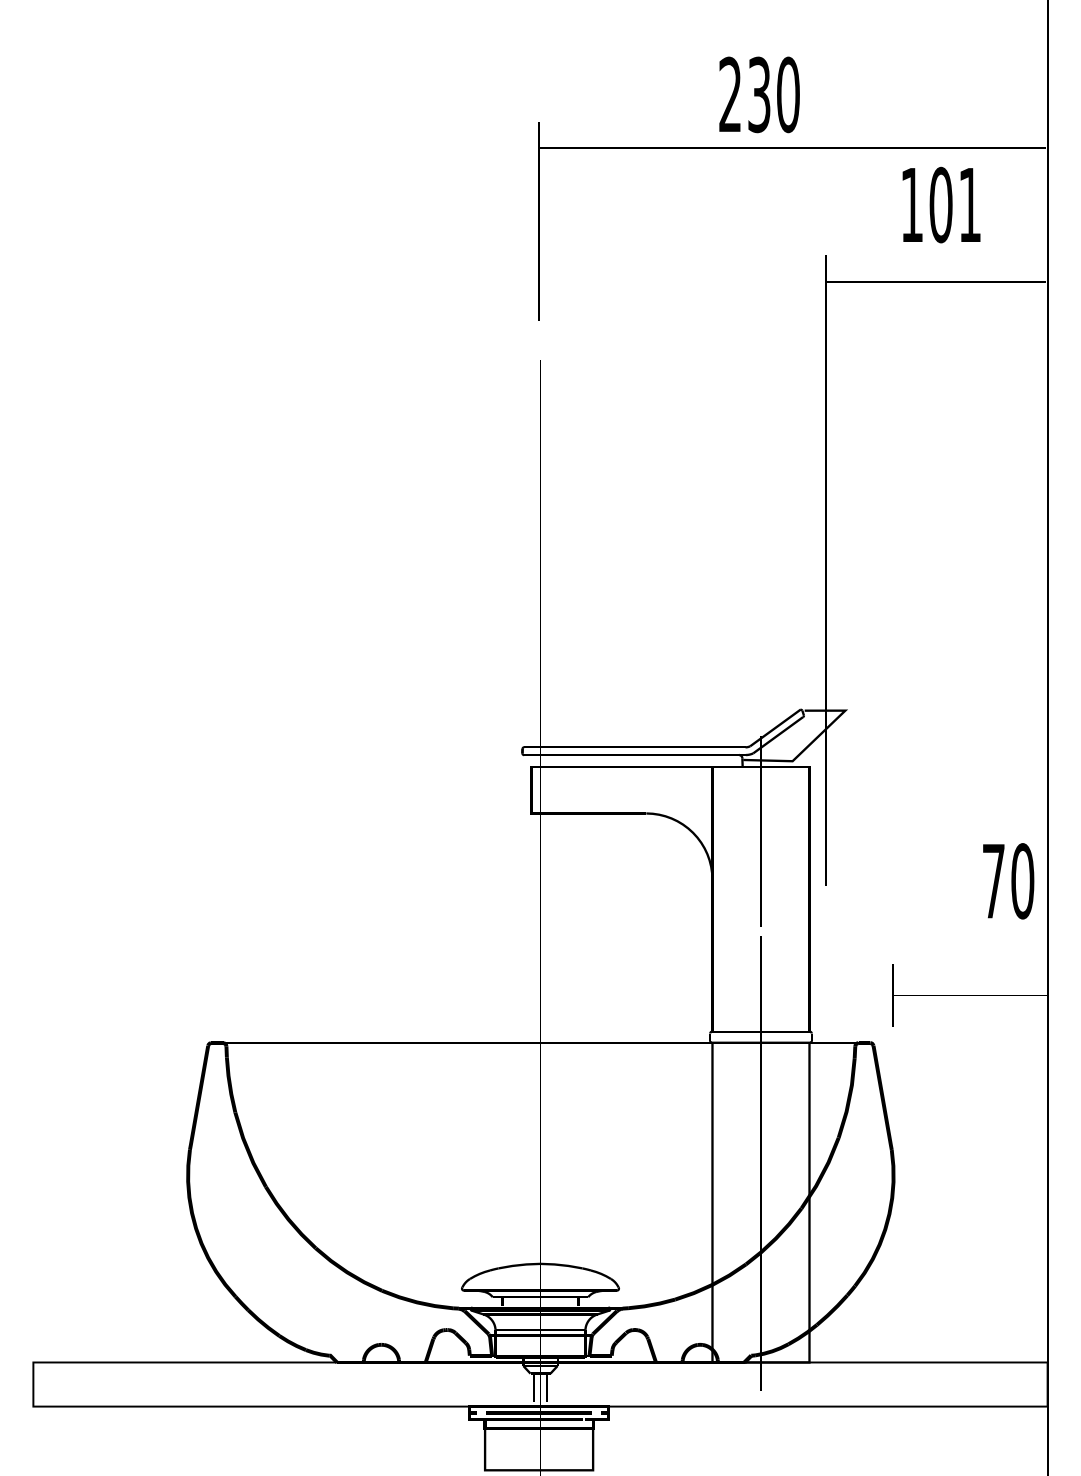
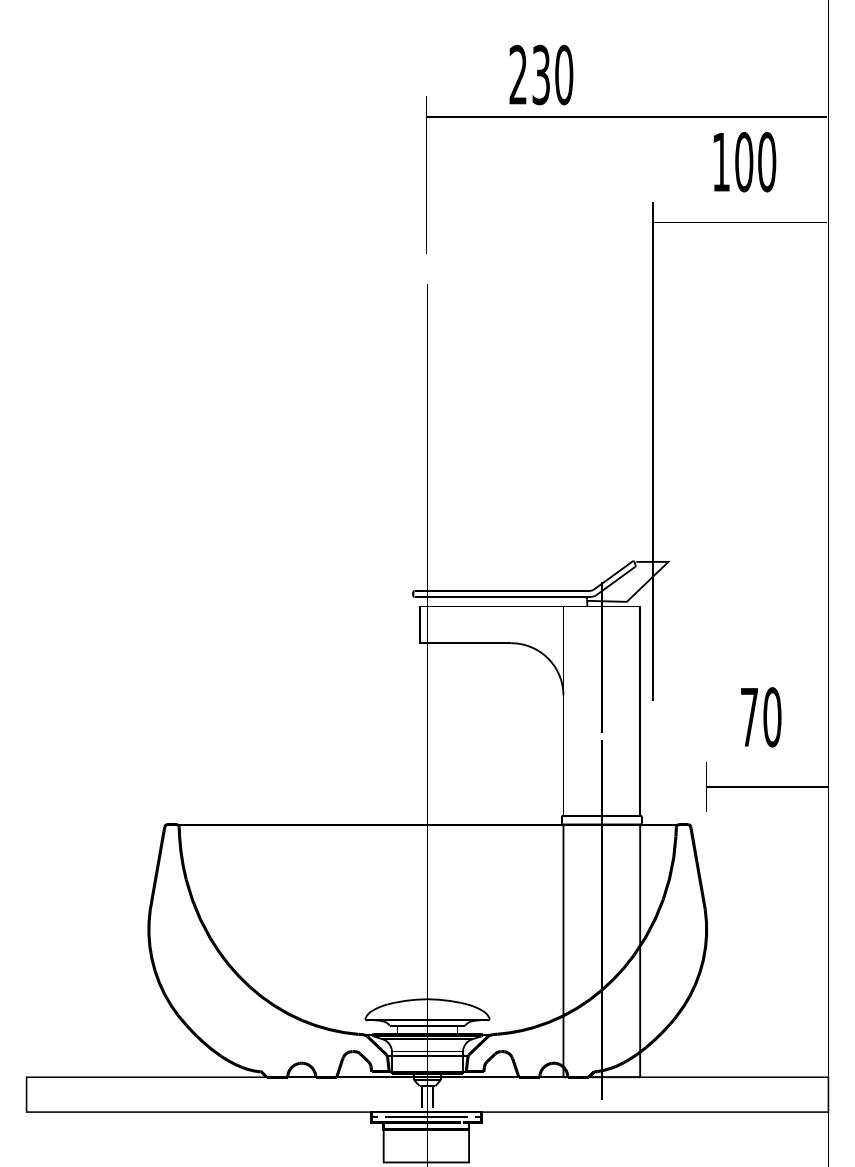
text: (759, 94) -> (541, 74), moved
text: (969, 204) -> (766, 161), 101 -> 100
text: (1008, 881) -> (761, 717), moved

